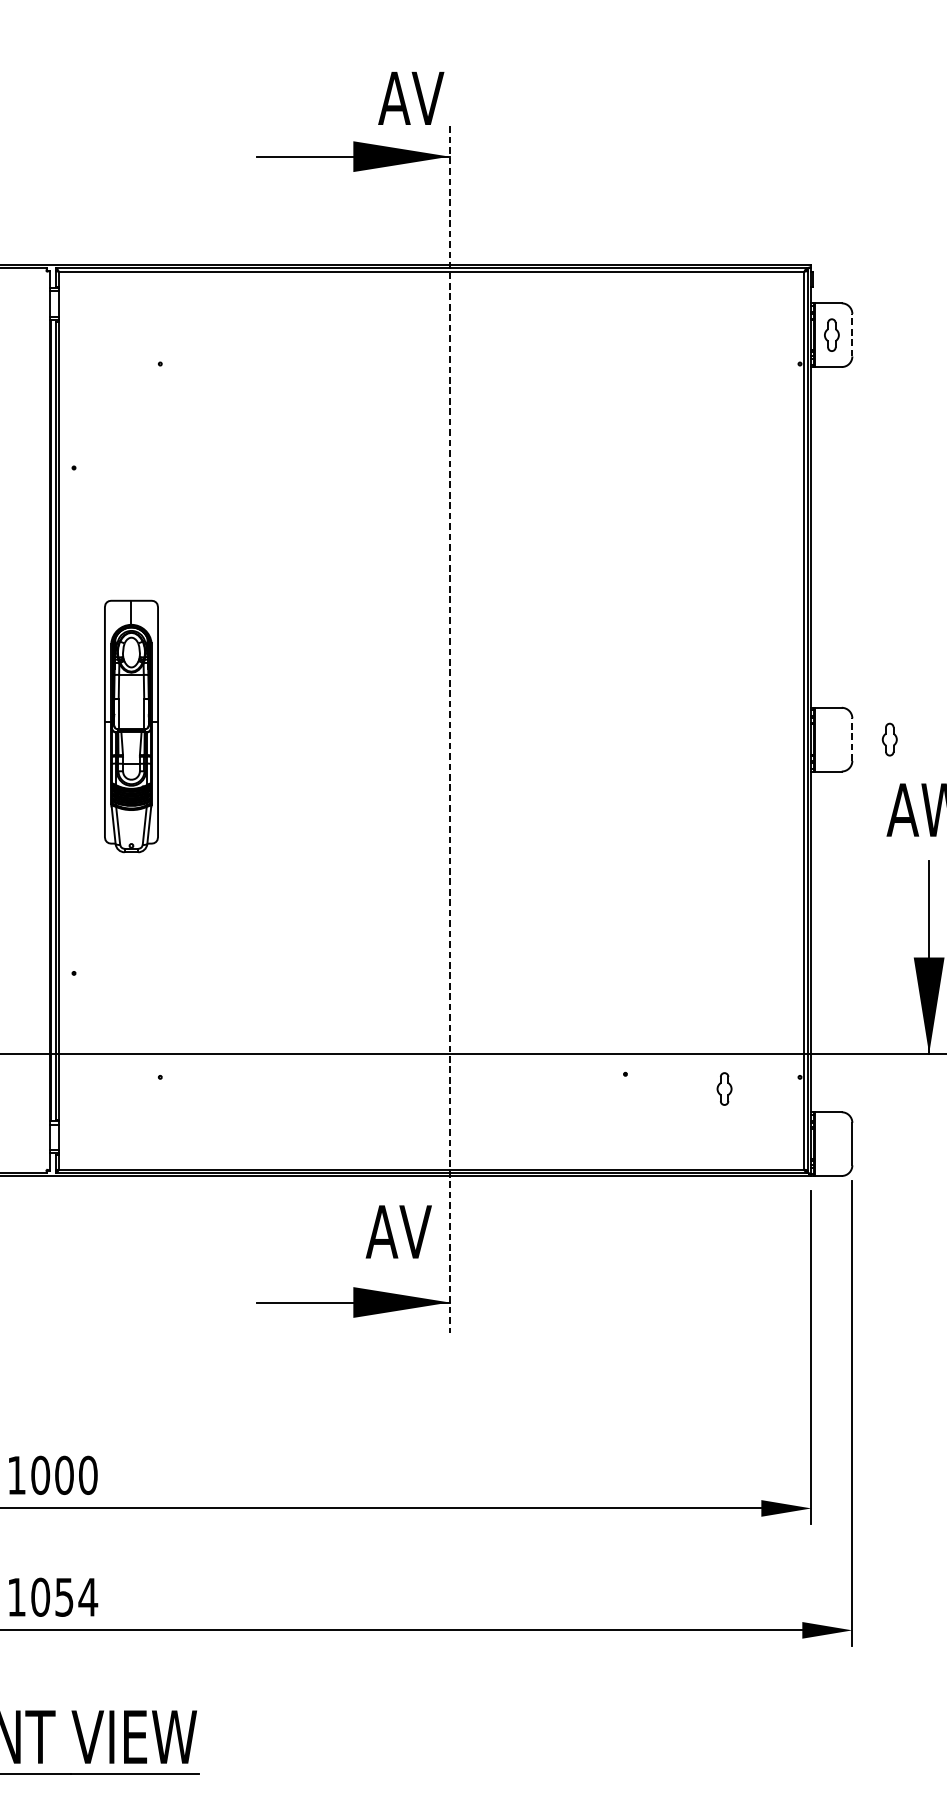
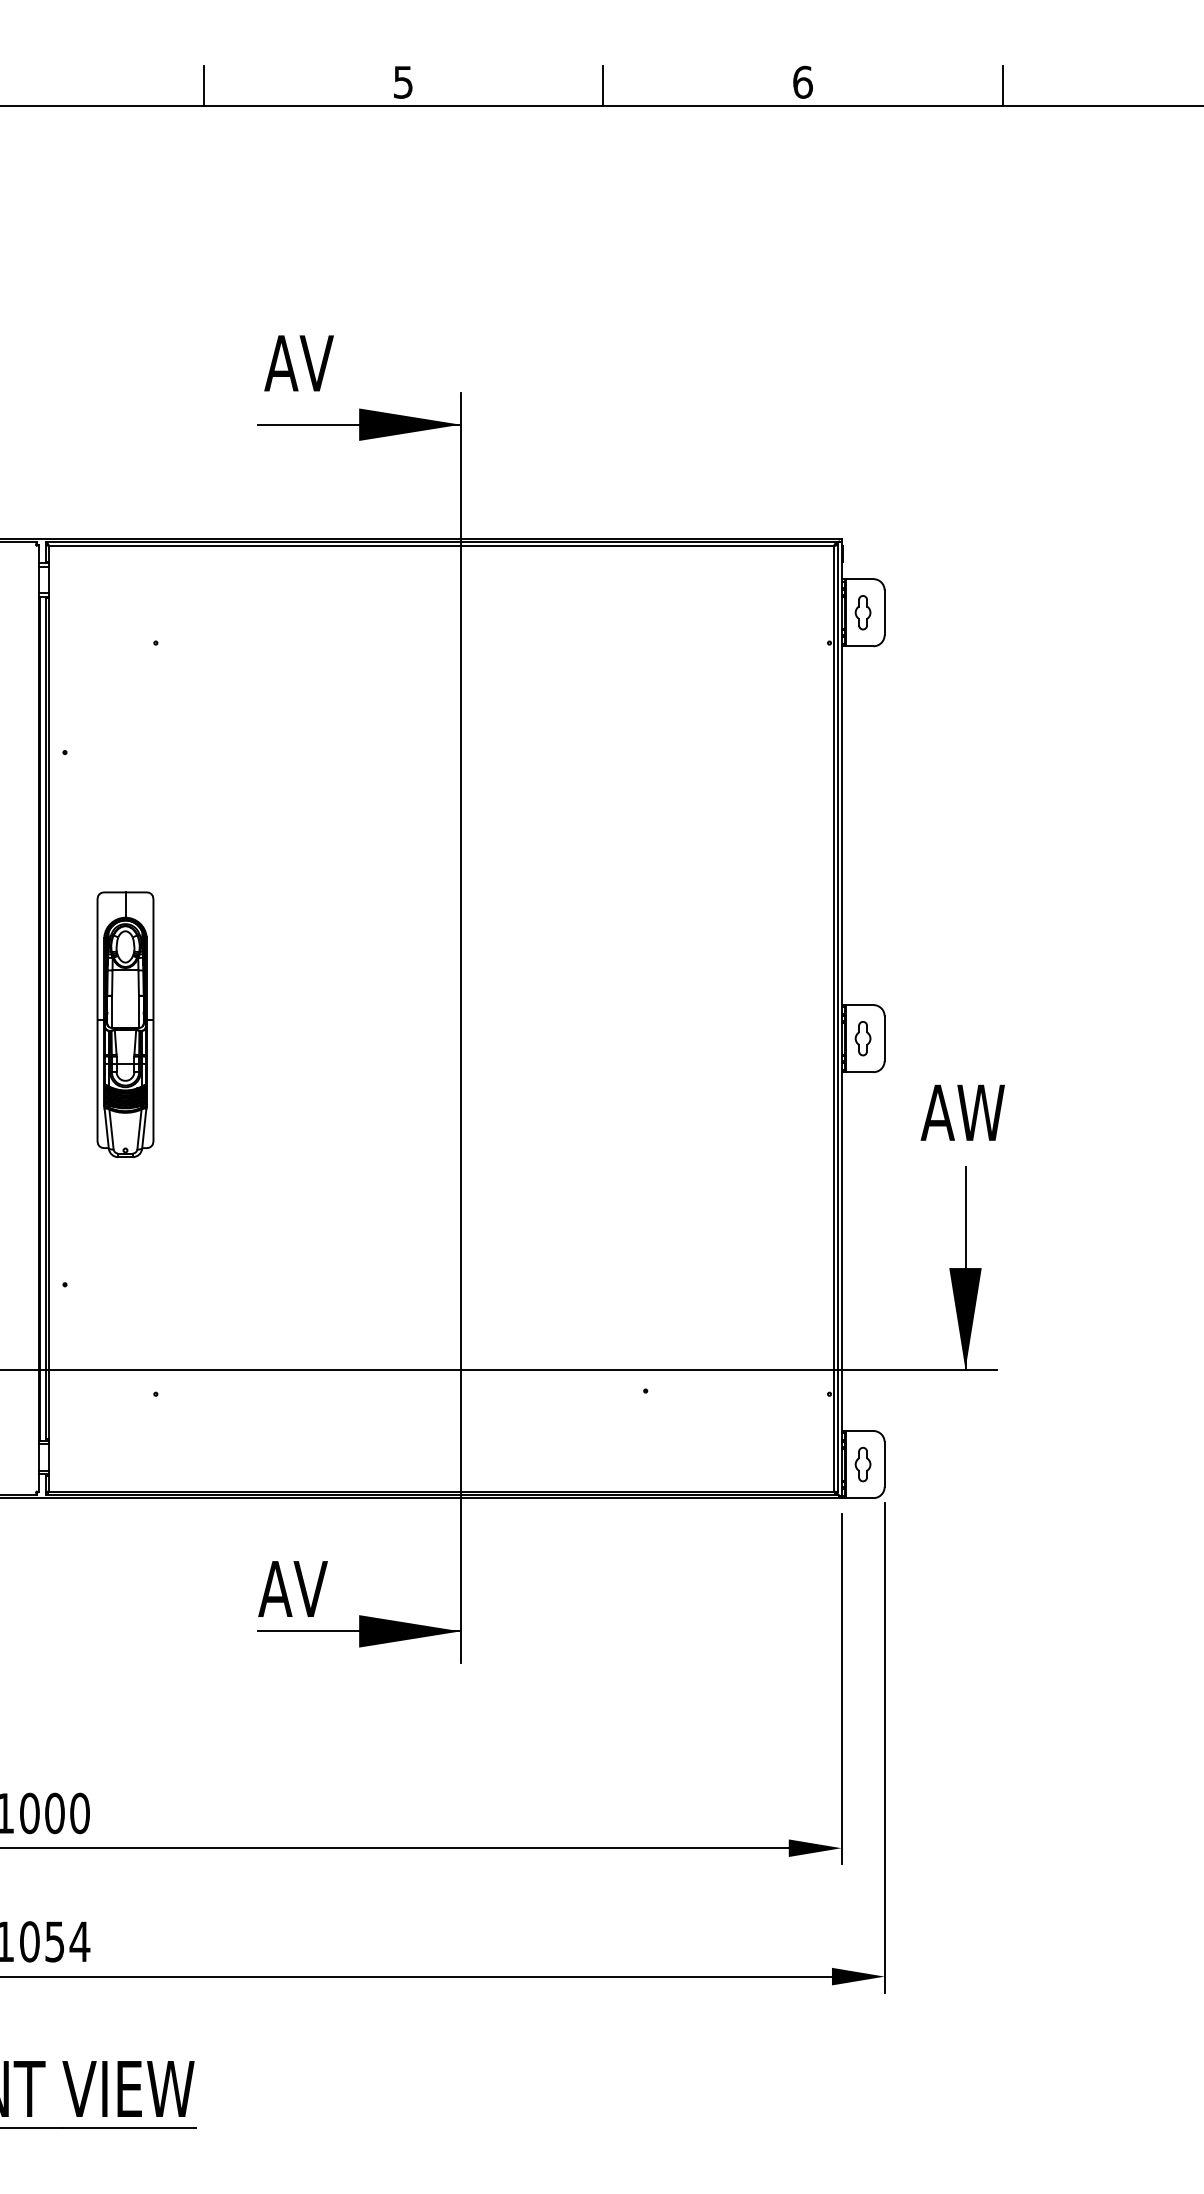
text: (410, 98) -> (298, 363), moved
line: (852, 334) -> (884, 612), dashed -> solid
line: (449, 730) -> (460, 1028), dashed -> solid
line: (852, 739) -> (884, 1038), dashed -> solid
part: (889, 739) -> (862, 1038), moved
part: (724, 1088) -> (862, 1464), moved
text: (398, 1231) -> (292, 1588), moved

